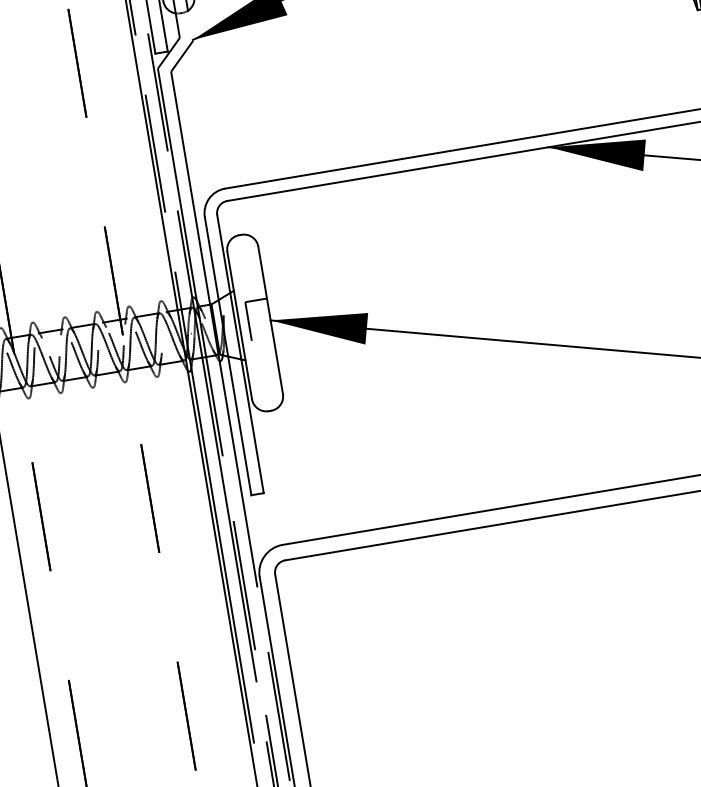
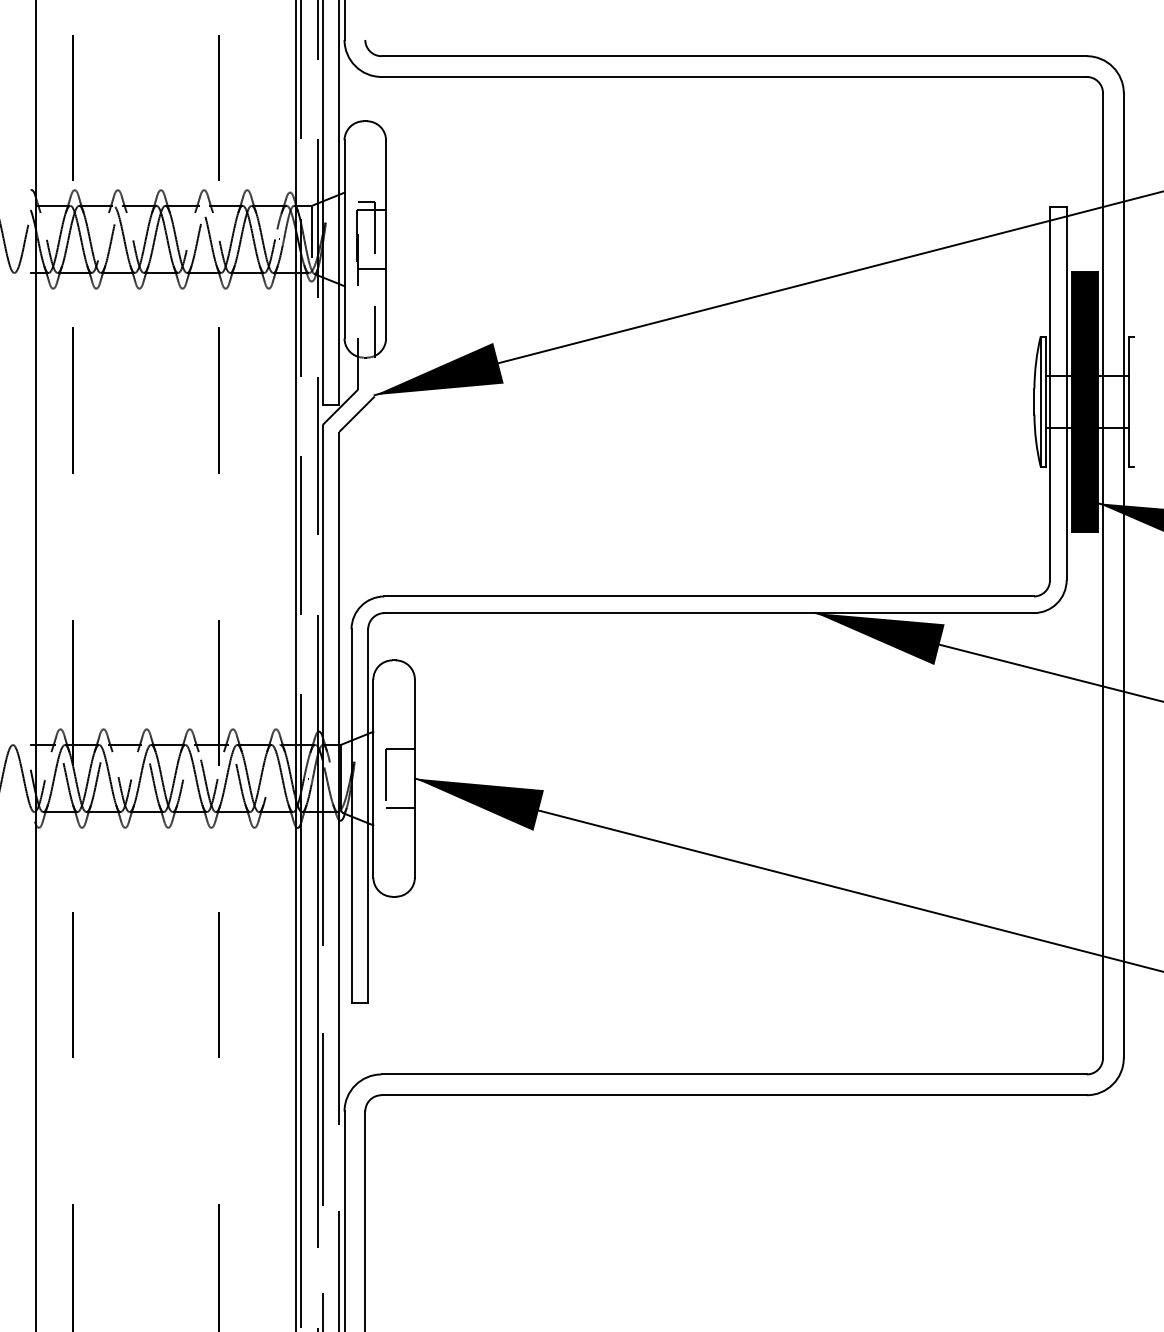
line: (262, 343) -> (399, 807), added

